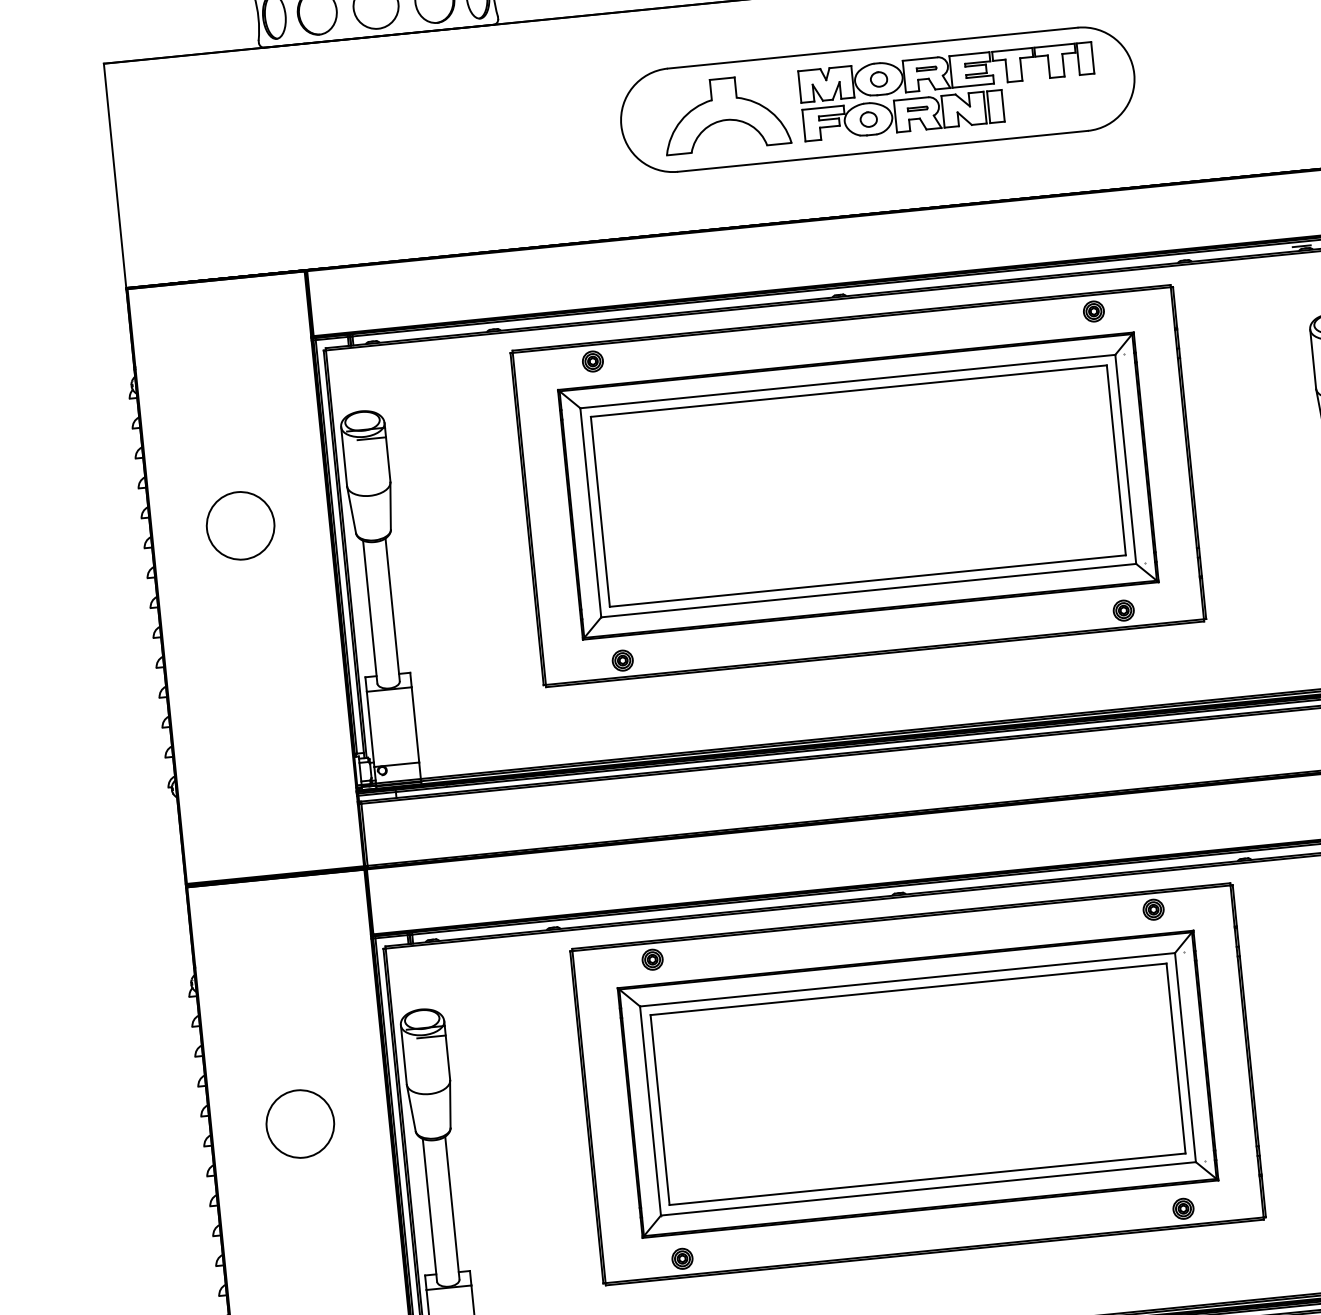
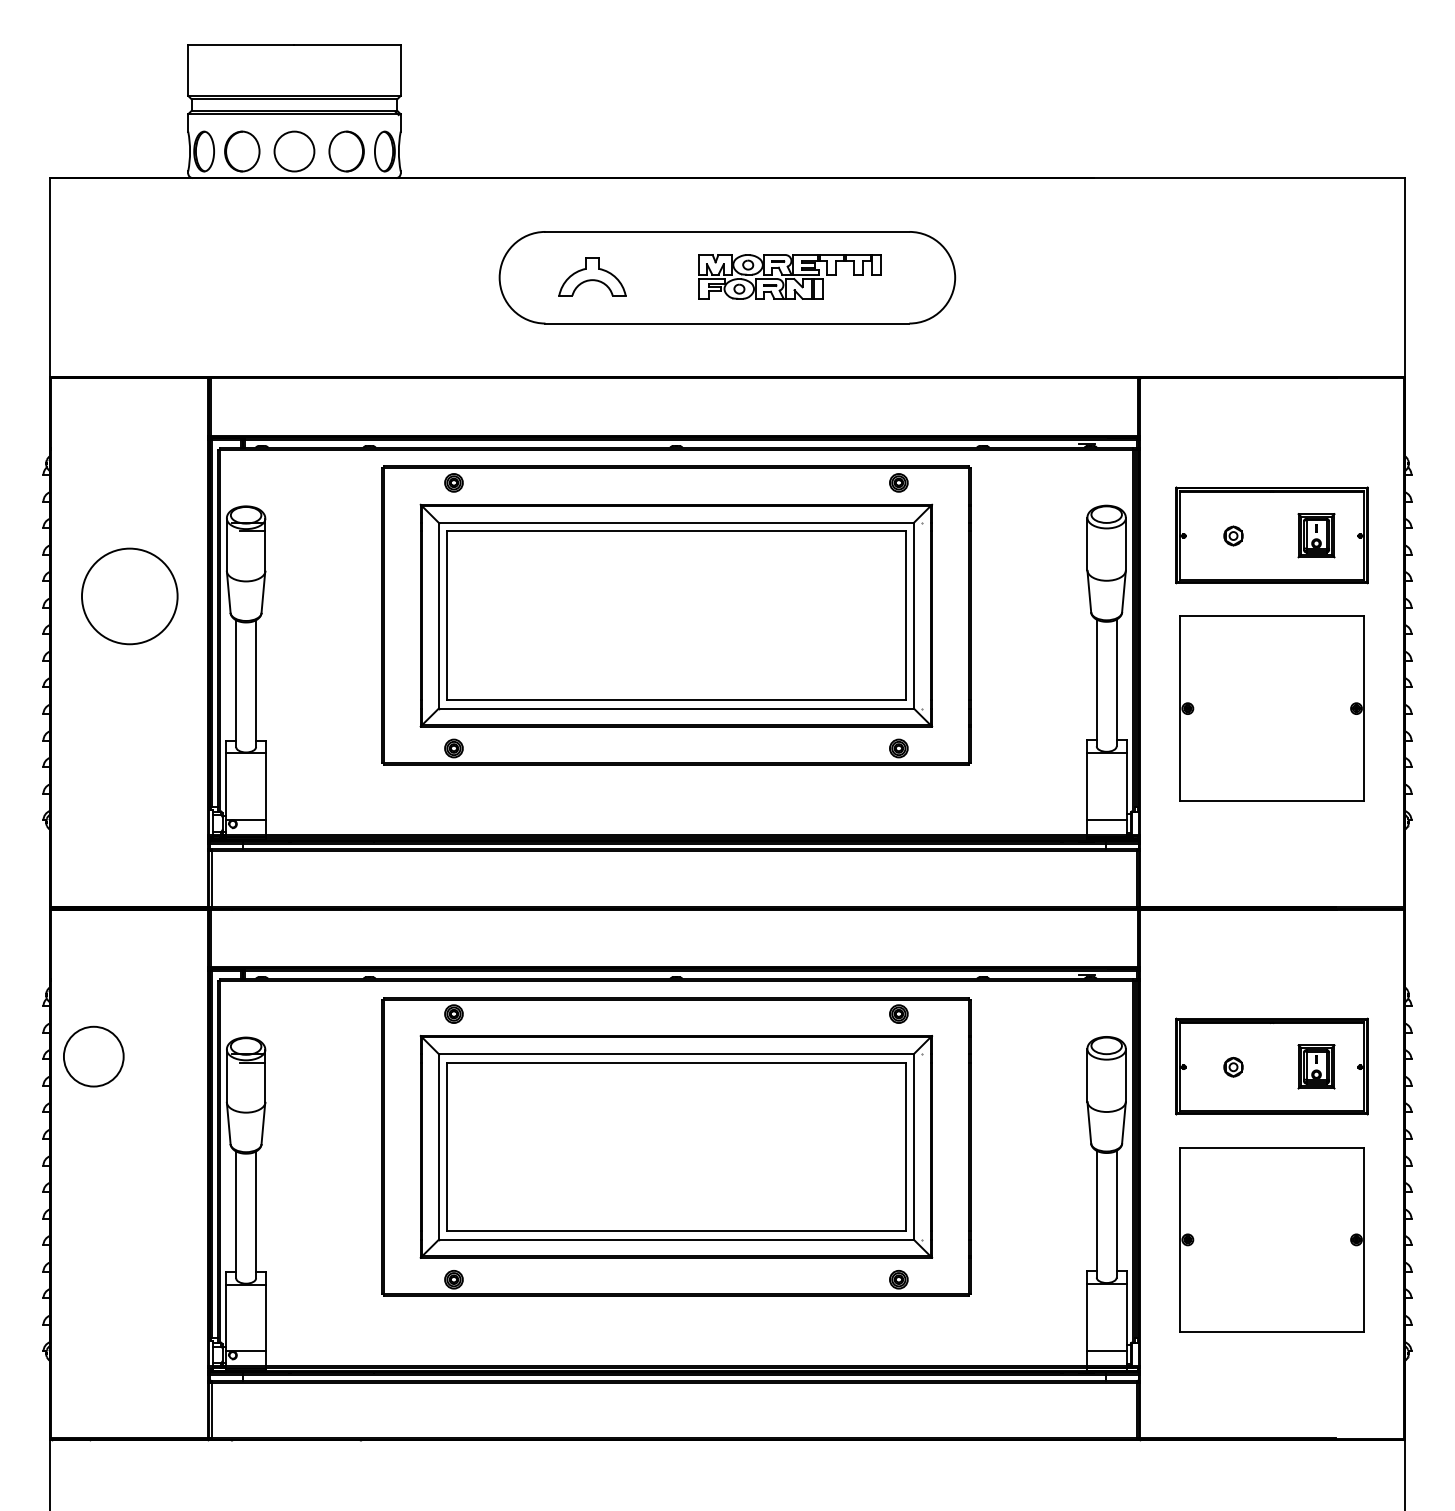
part: (947, 91) -> (789, 276), size x0.7
part: (725, 113) -> (592, 276), size x0.6
circle: (240, 525) -> (129, 596), size x1.6
circle: (299, 1123) -> (93, 1056), moved

